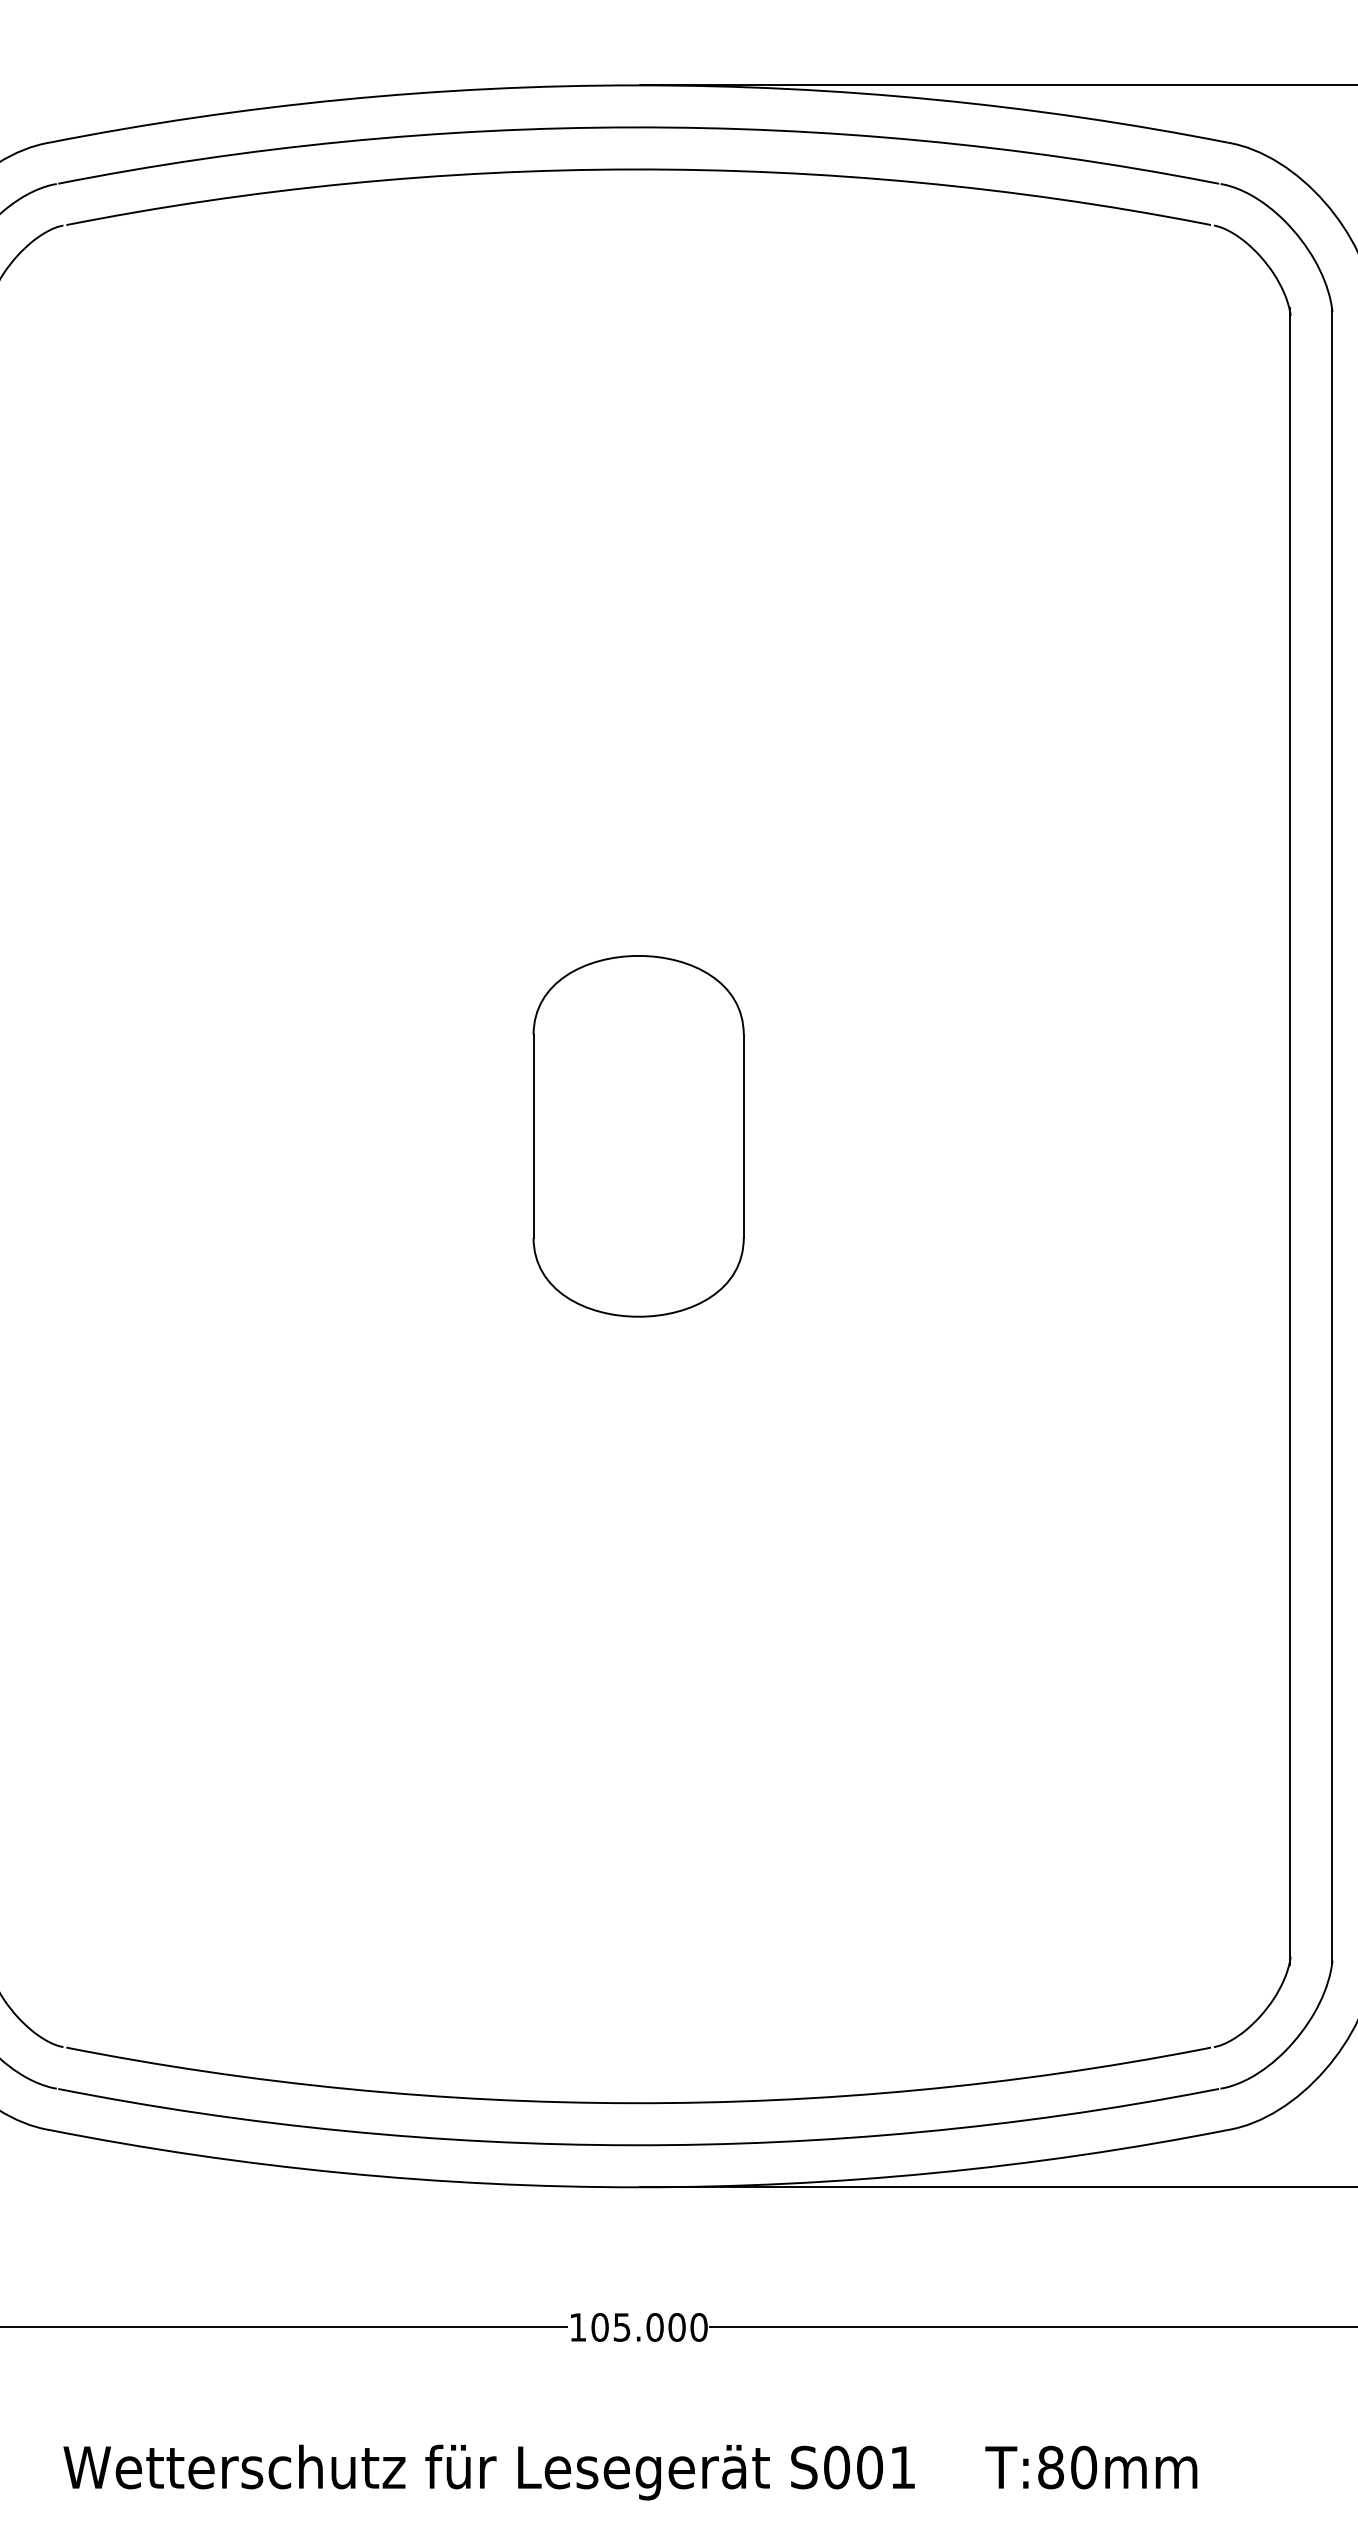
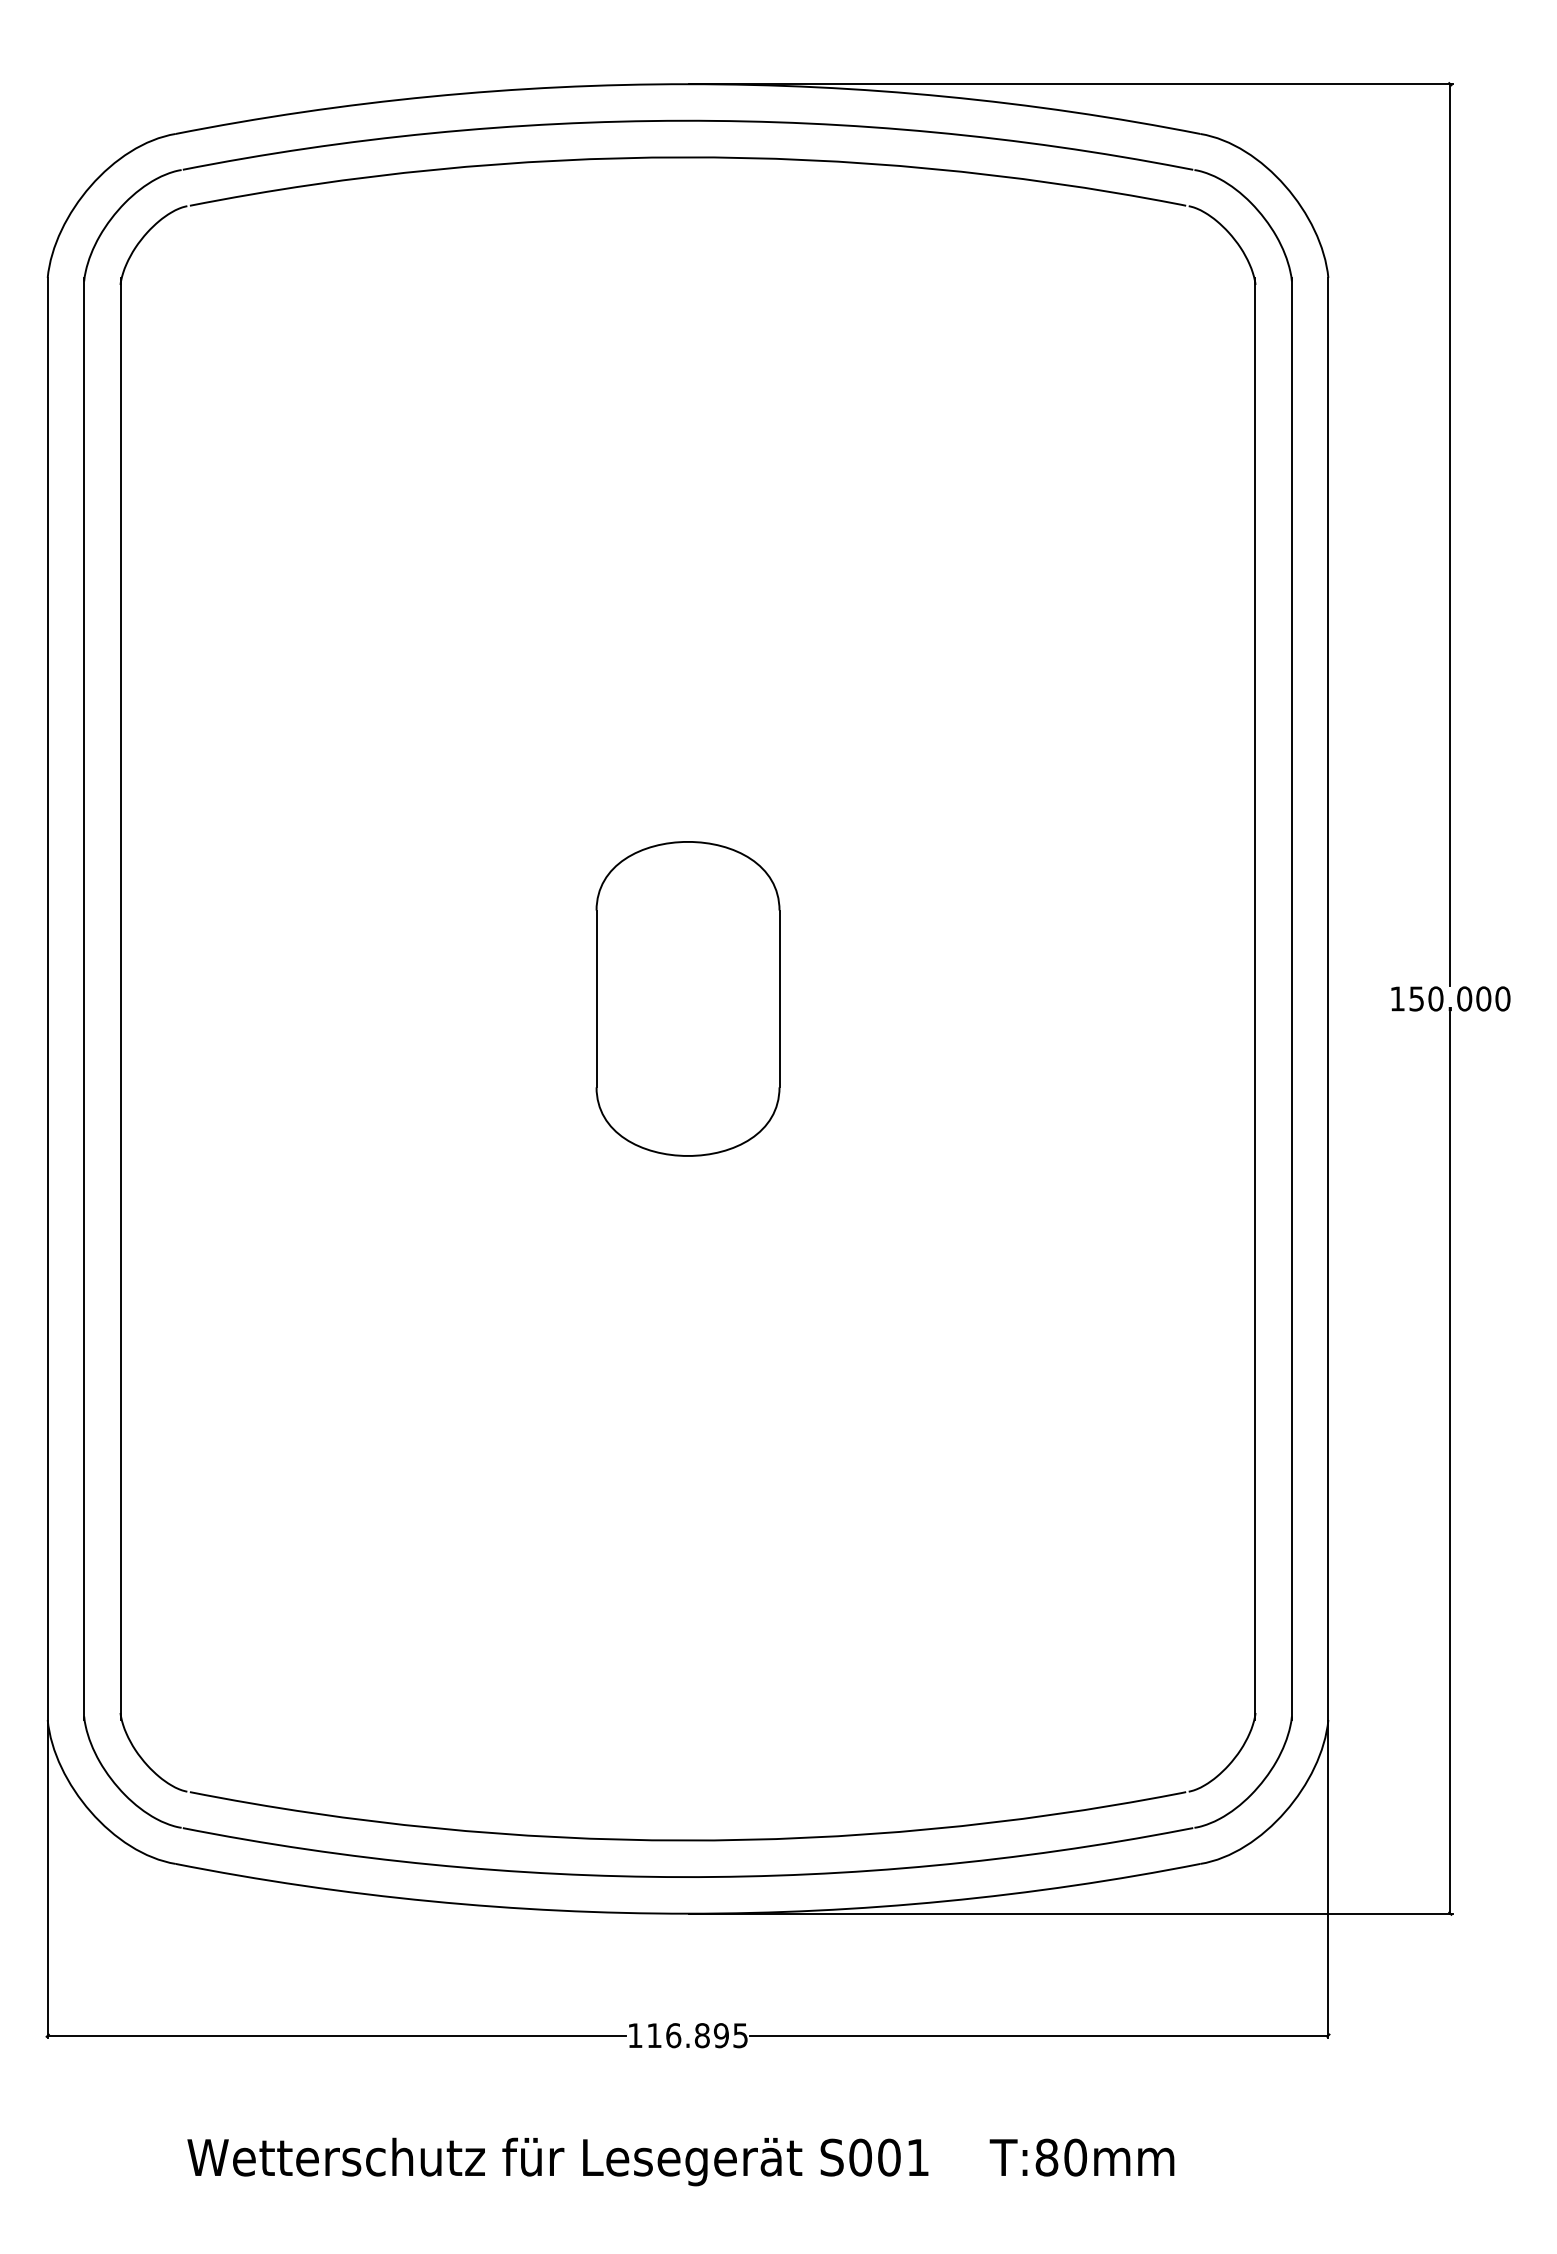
text: (649, 2327) -> (697, 2035), 105.000 -> 116.895

